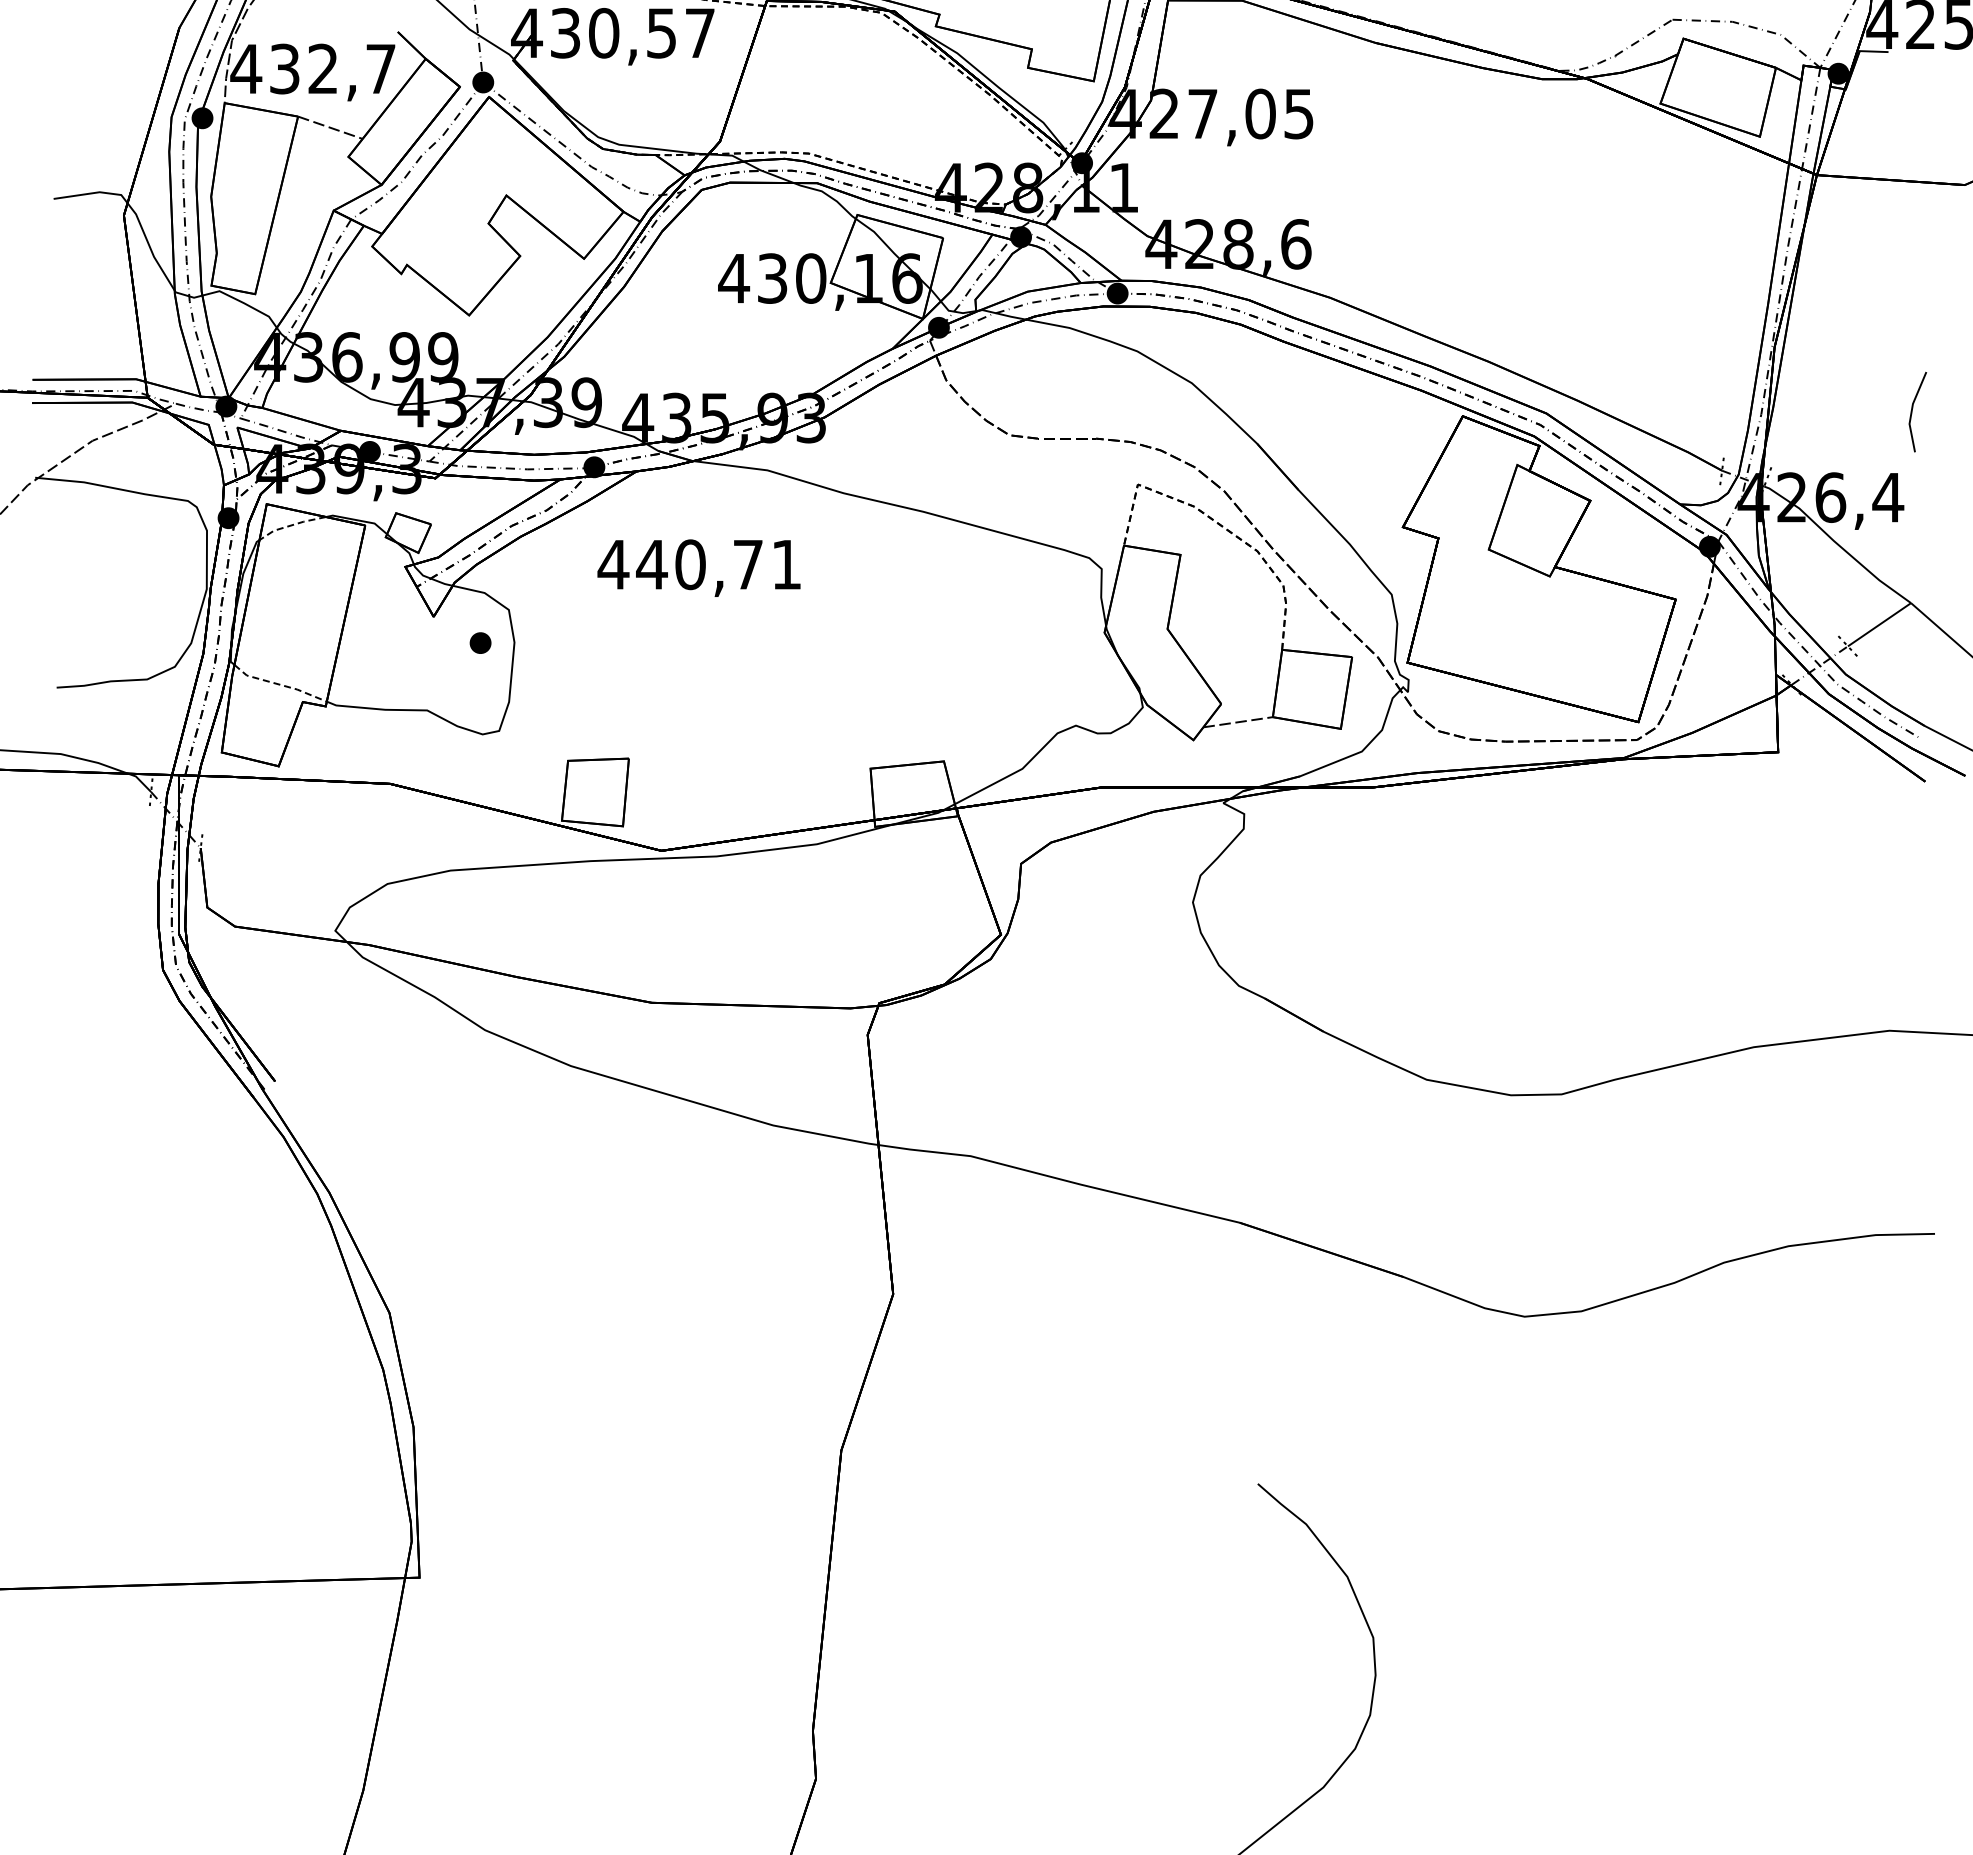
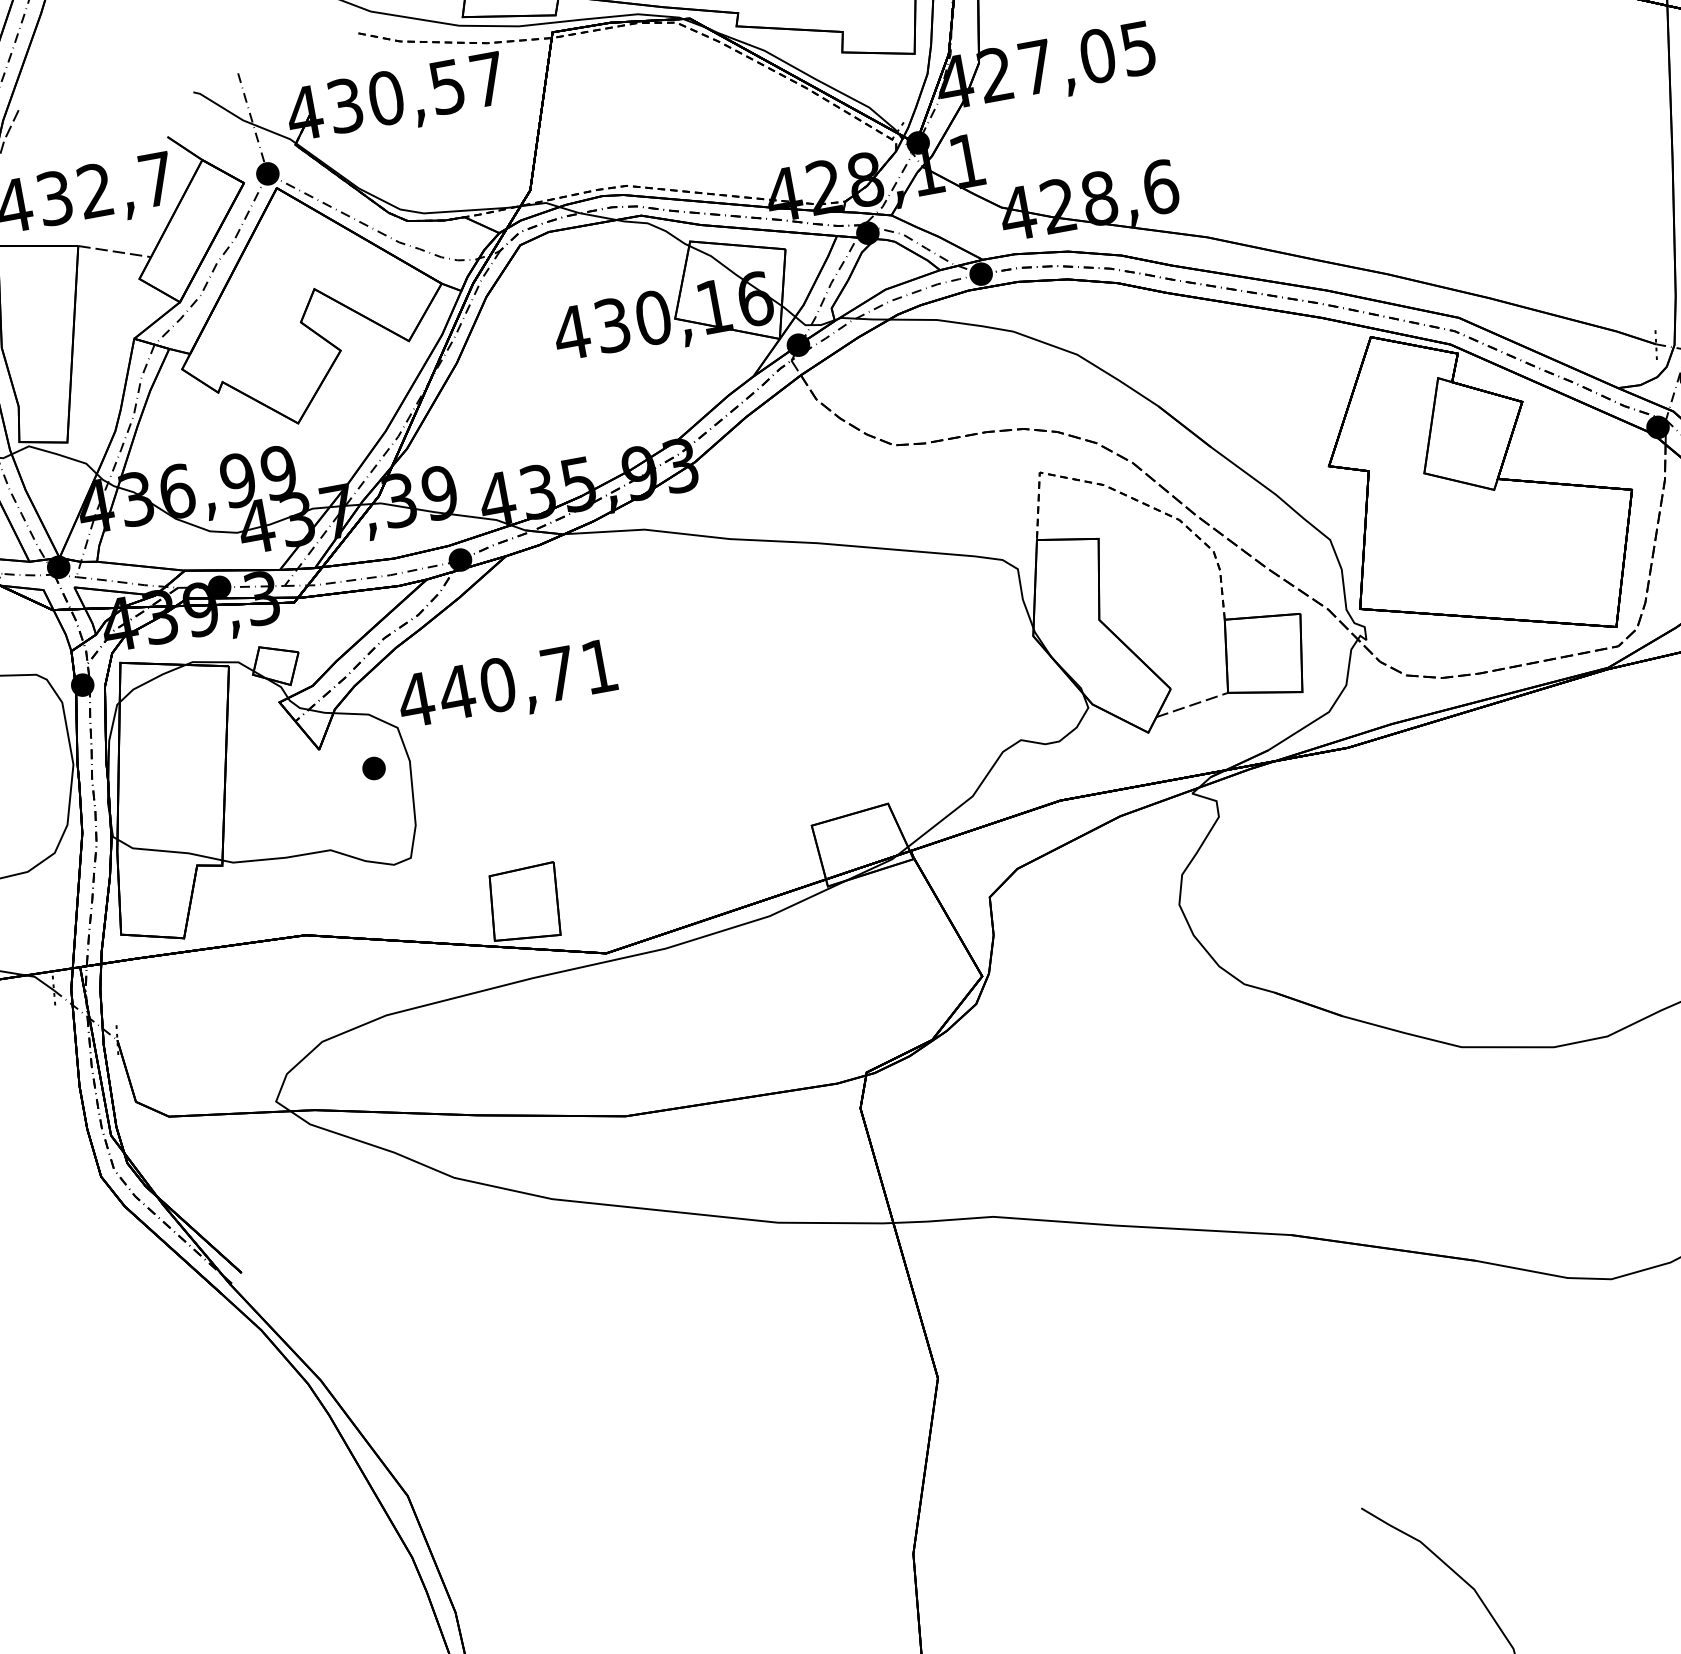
line: (290, 525) -> (149, 680), dashed -> solid
text: (698, 567) -> (506, 686), moved
line: (280, 684) -> (170, 851), dashed -> solid

